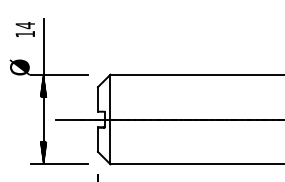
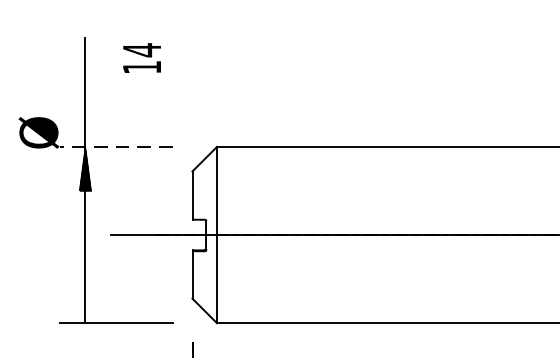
text: (24, 29) -> (140, 58), moved
line: (59, 74) -> (116, 146), solid -> dashed
hatch: (43, 152) -> (85, 299), removed

